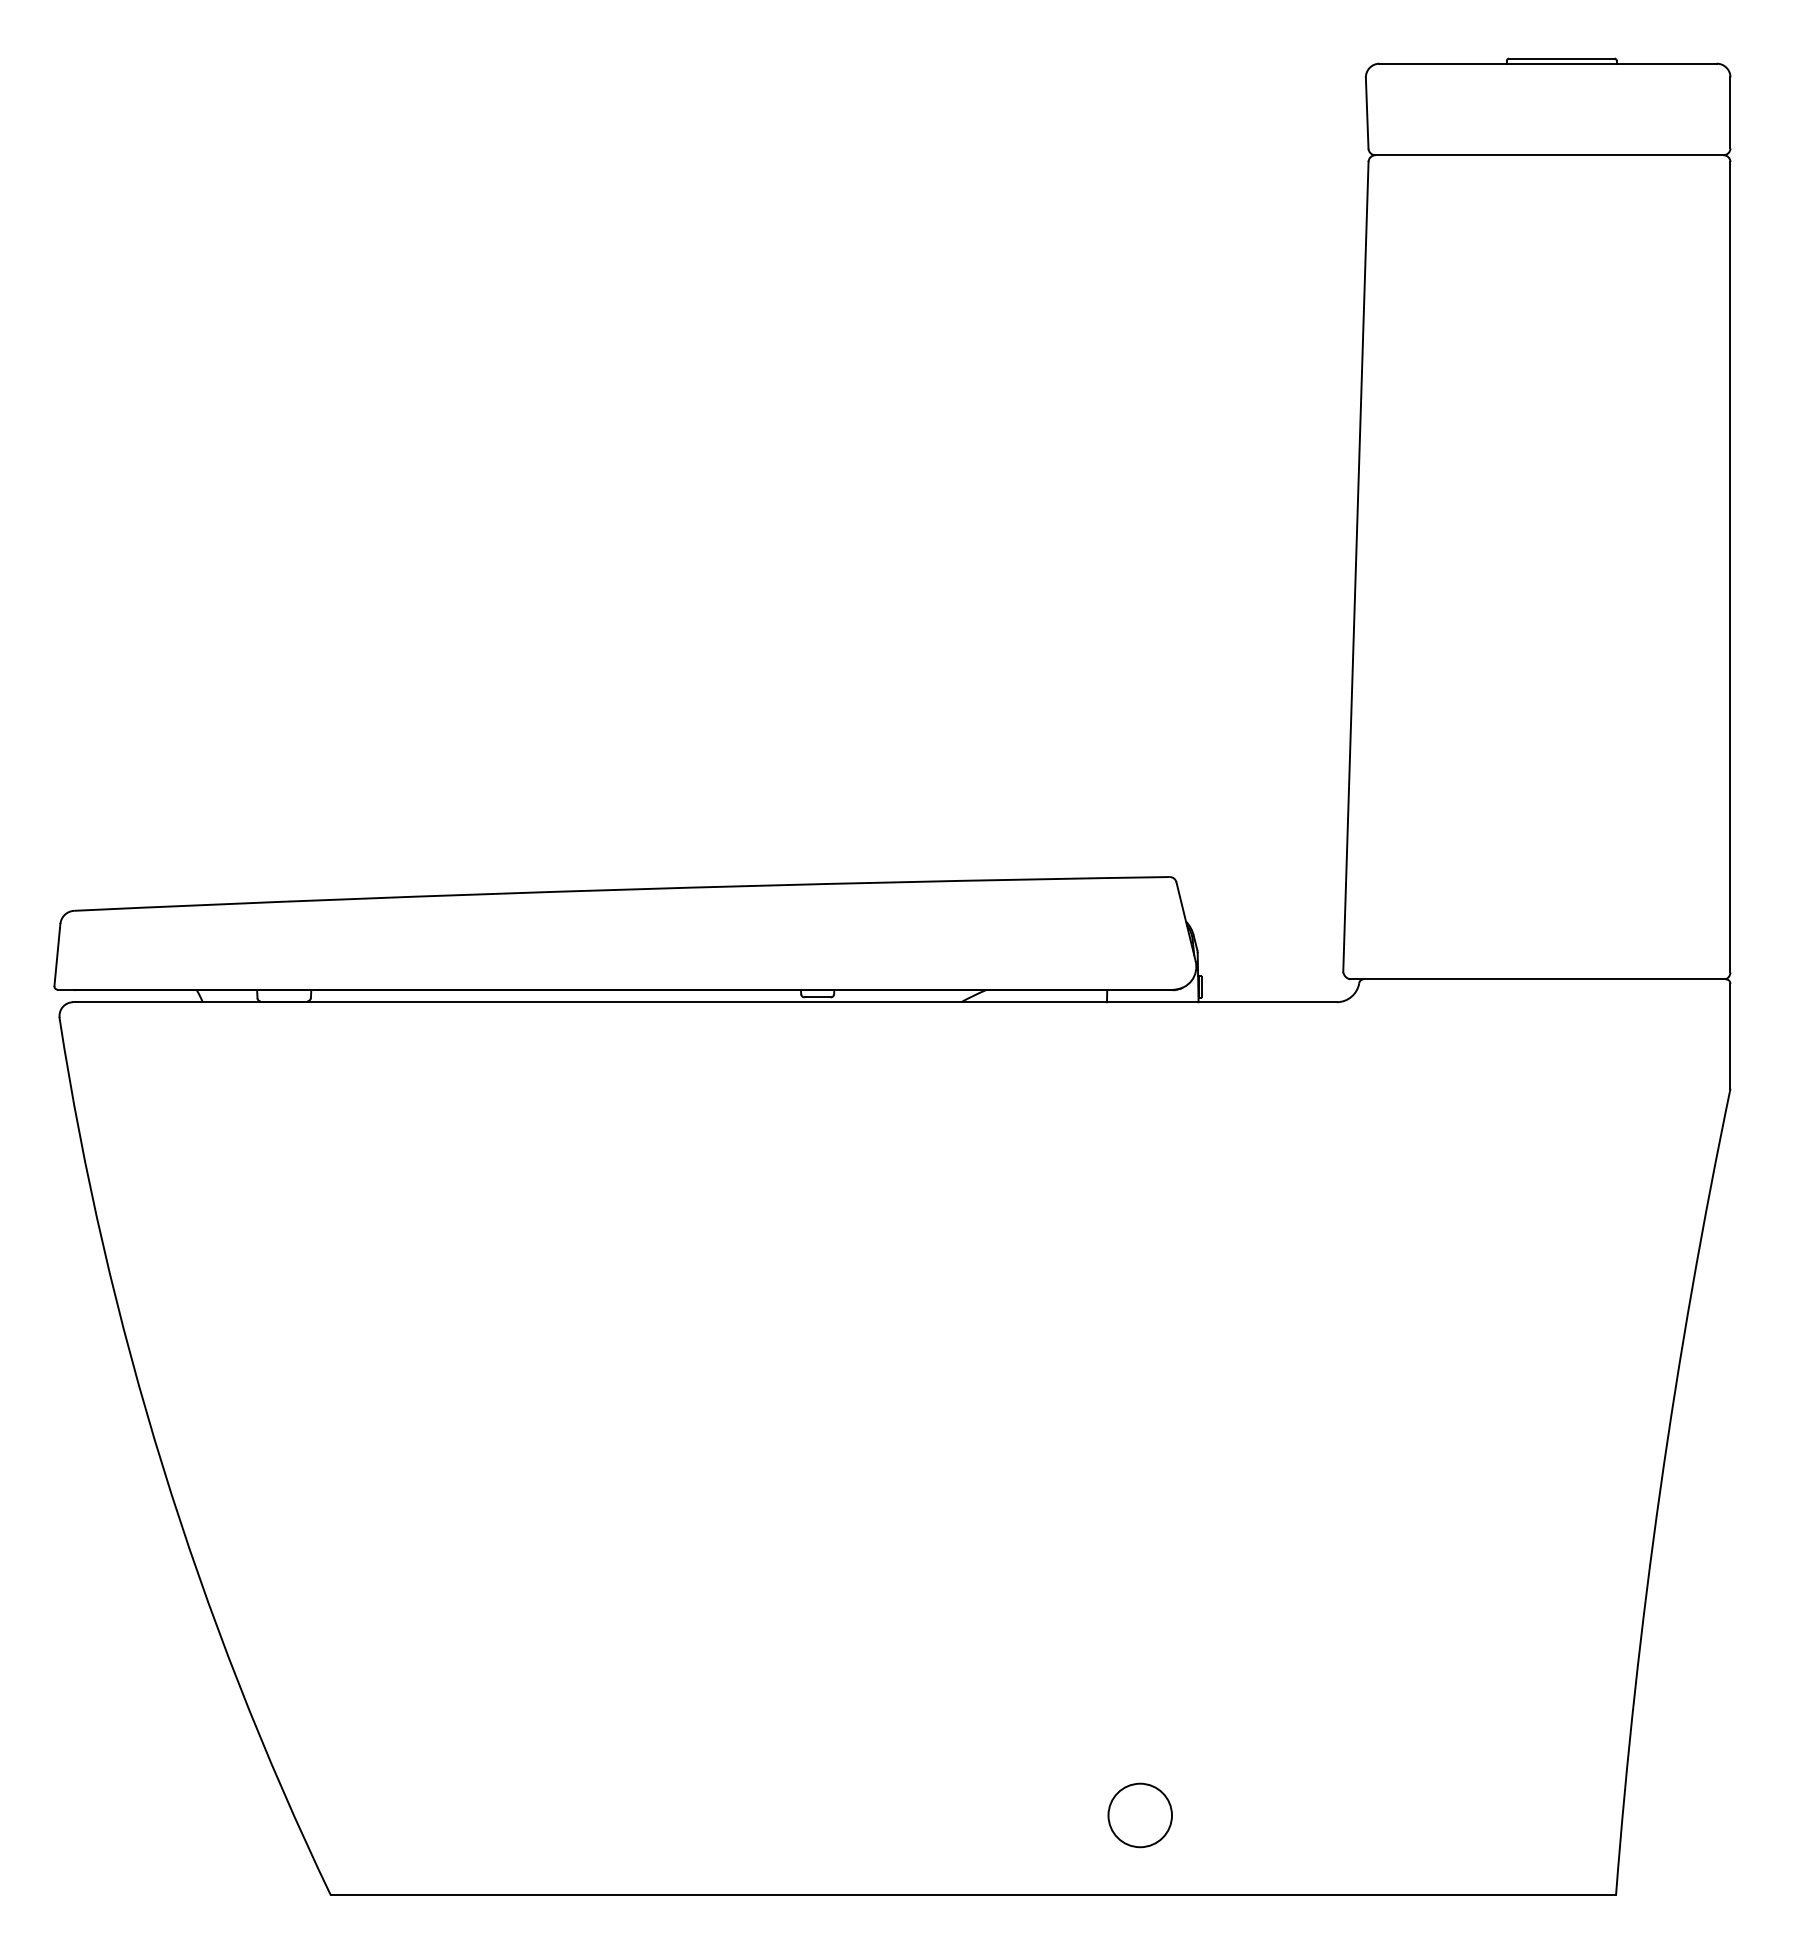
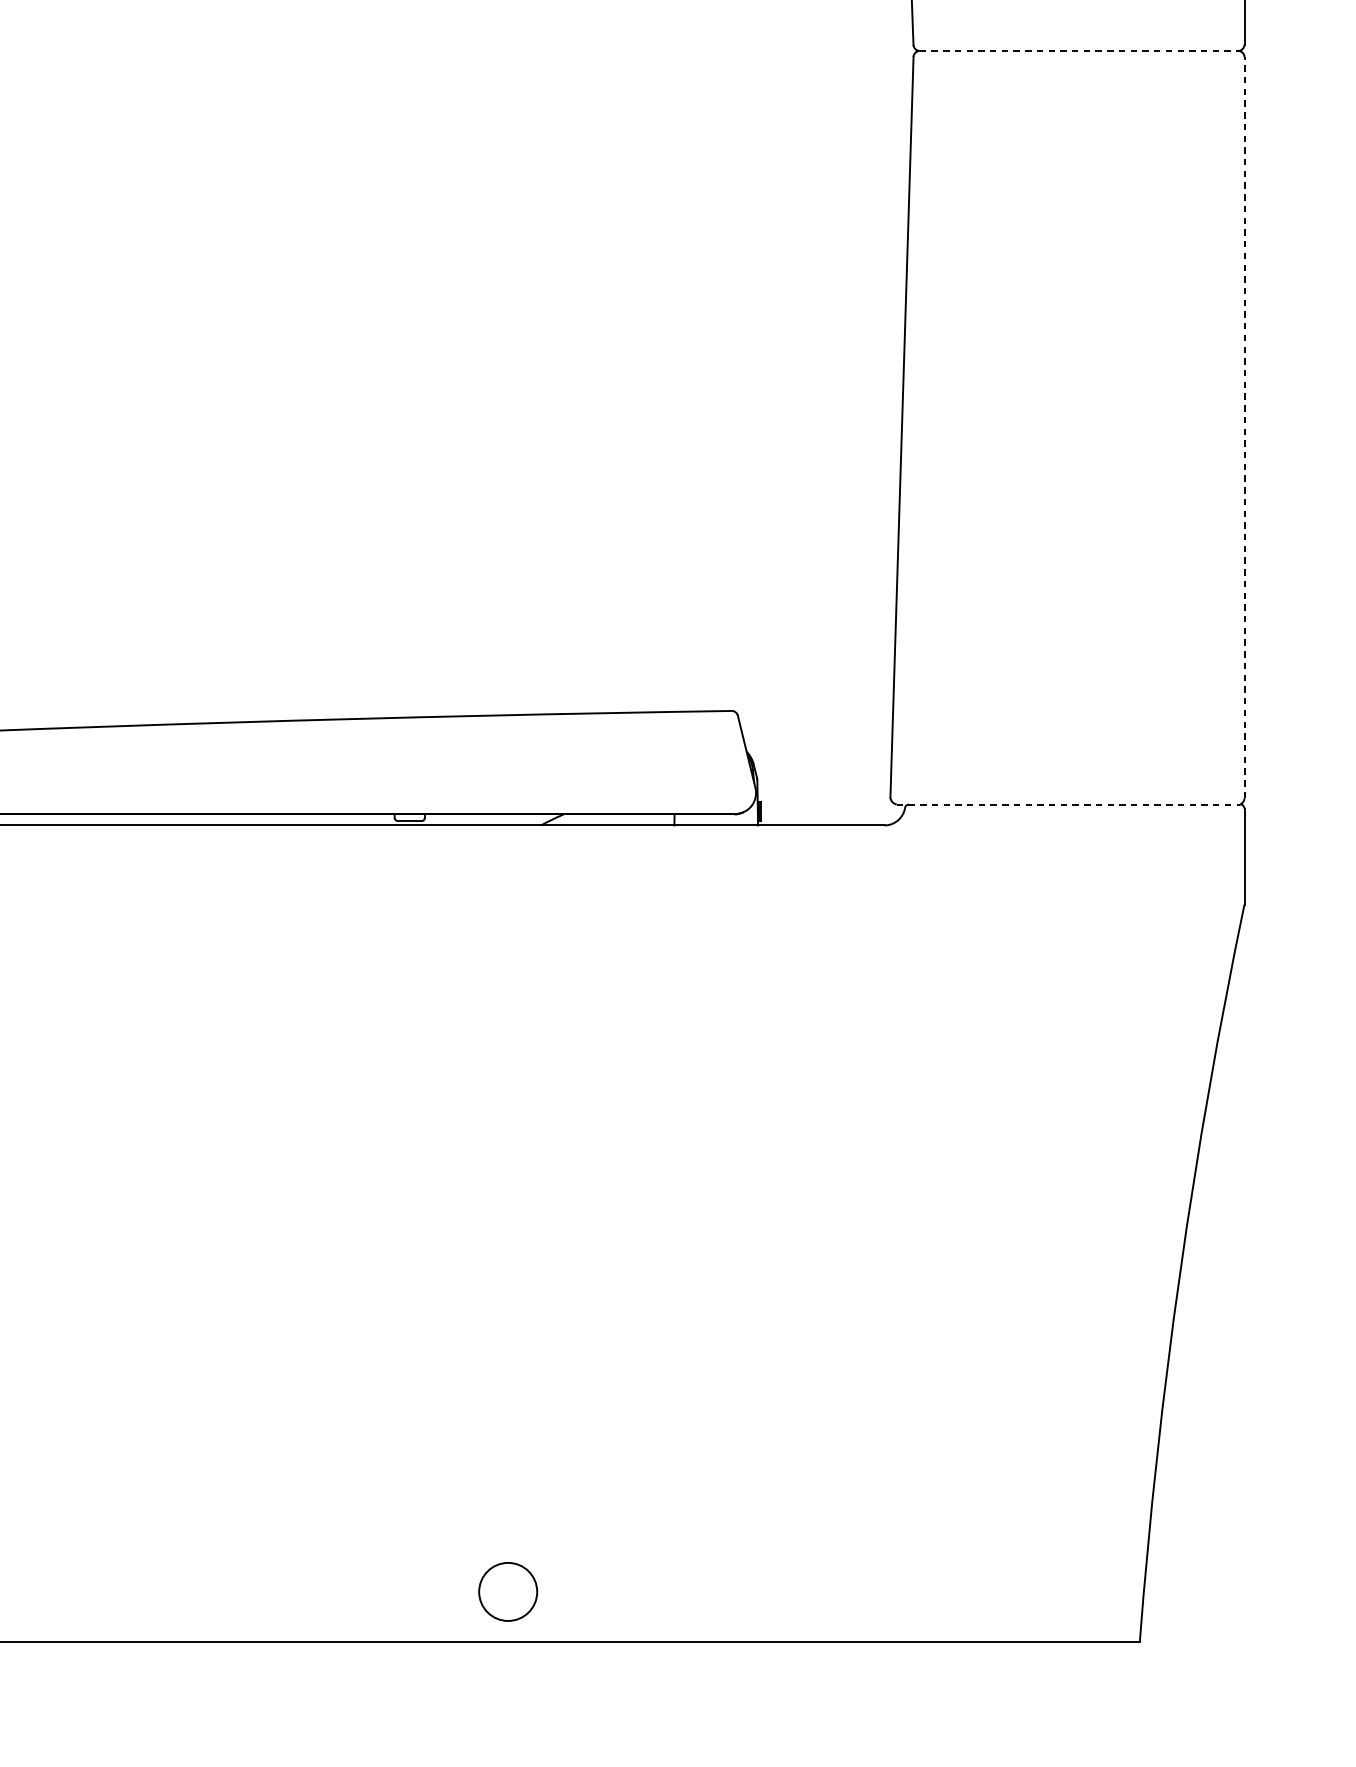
line: (1549, 155) -> (1079, 51), solid -> dashed
line: (1730, 566) -> (1244, 427), solid -> dashed
line: (1537, 979) -> (1068, 804), solid -> dashed
circle: (1139, 1815) -> (507, 1591), moved

